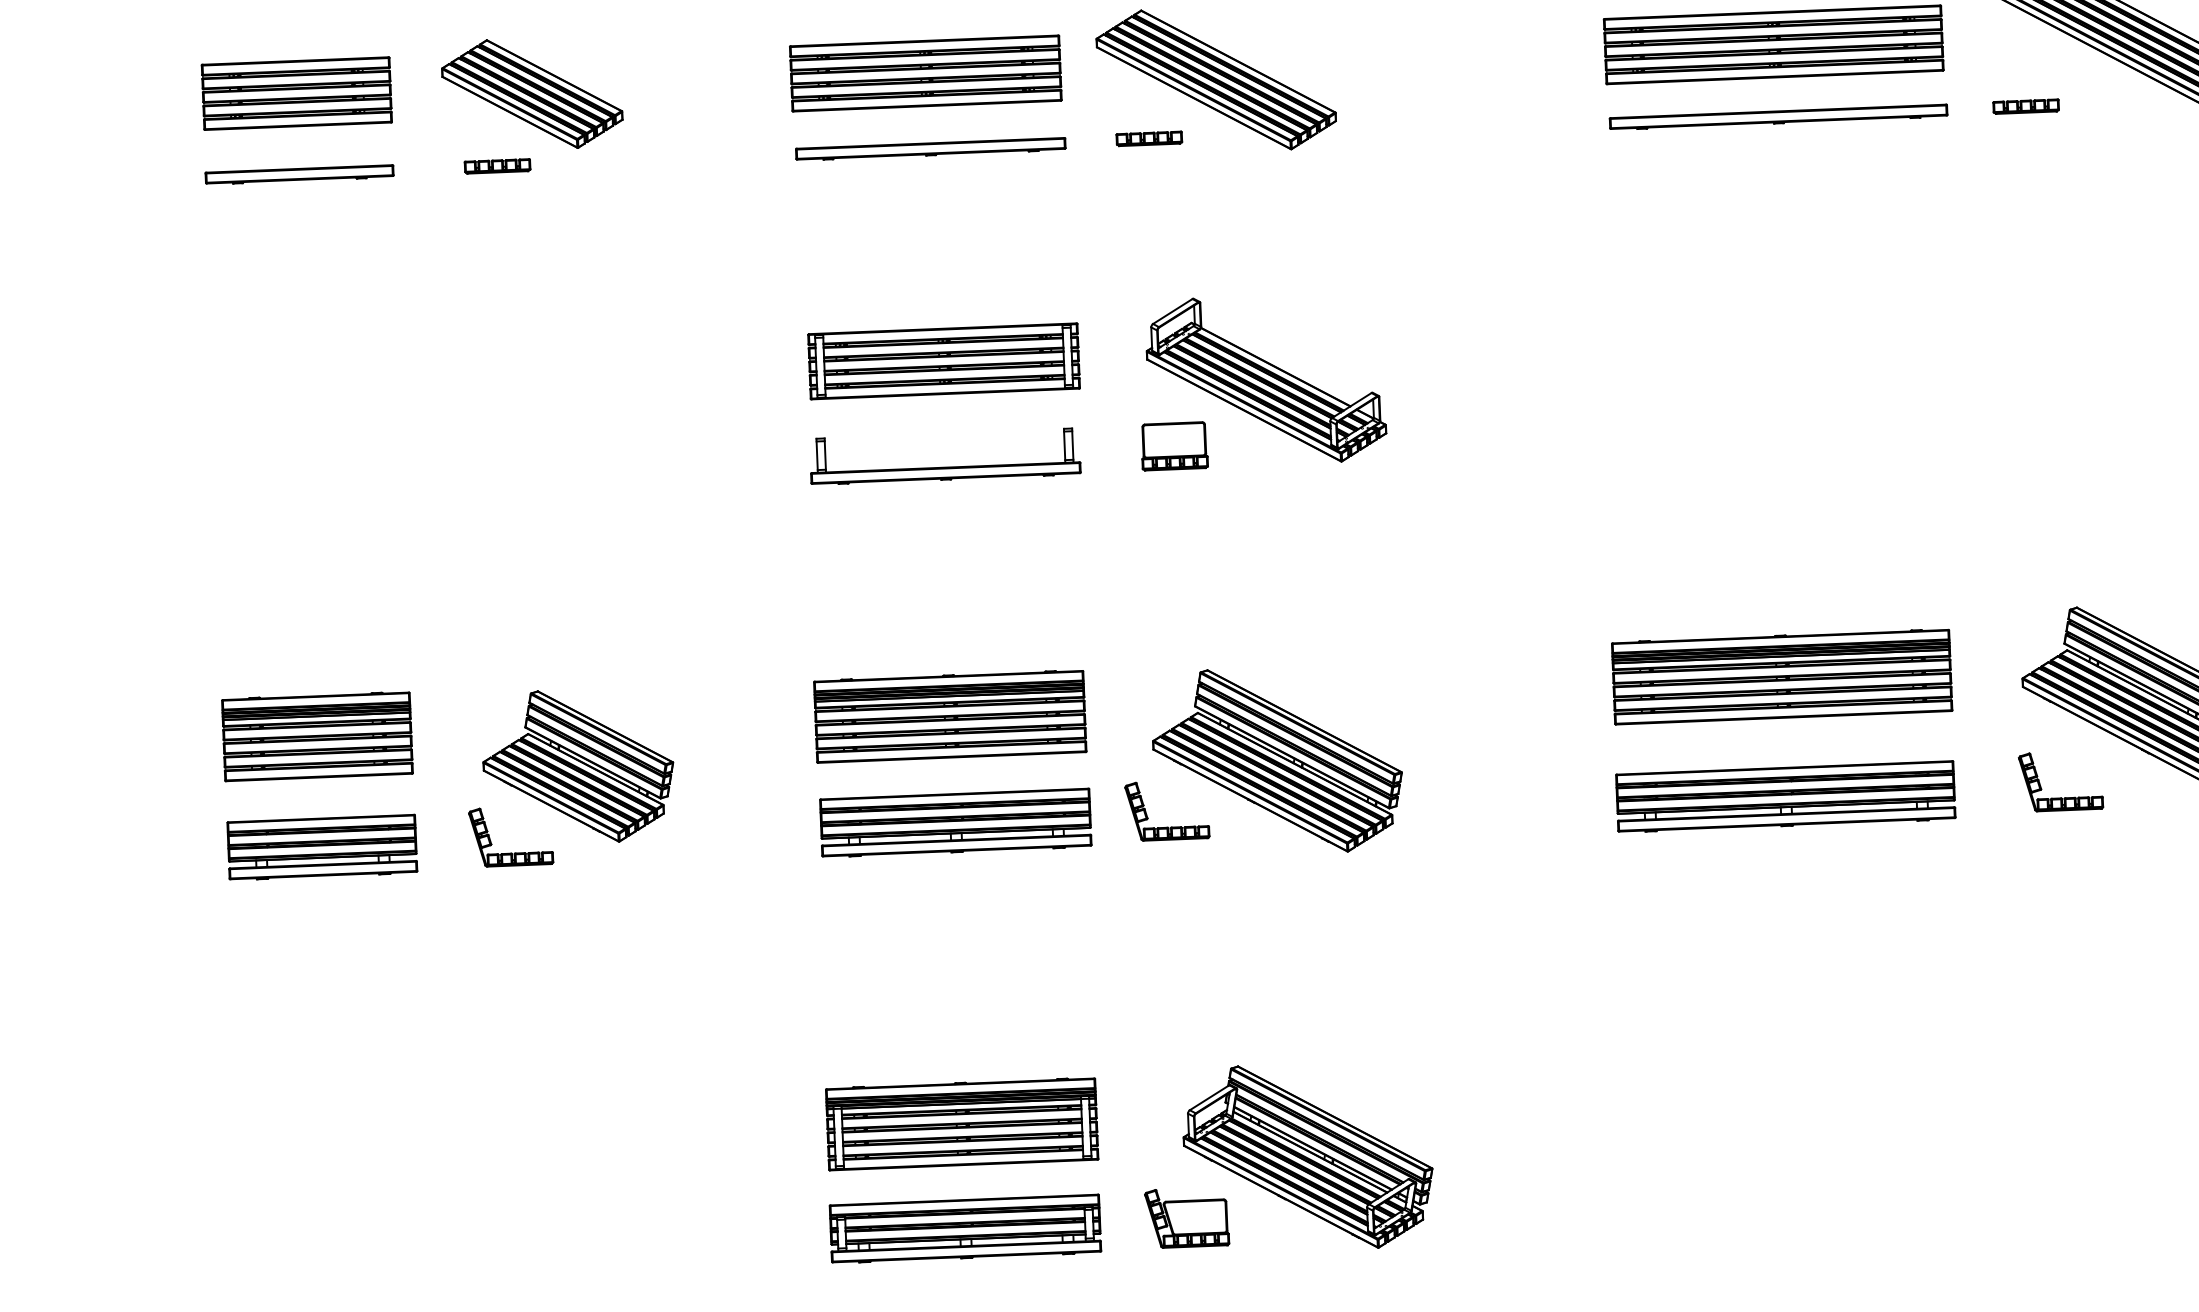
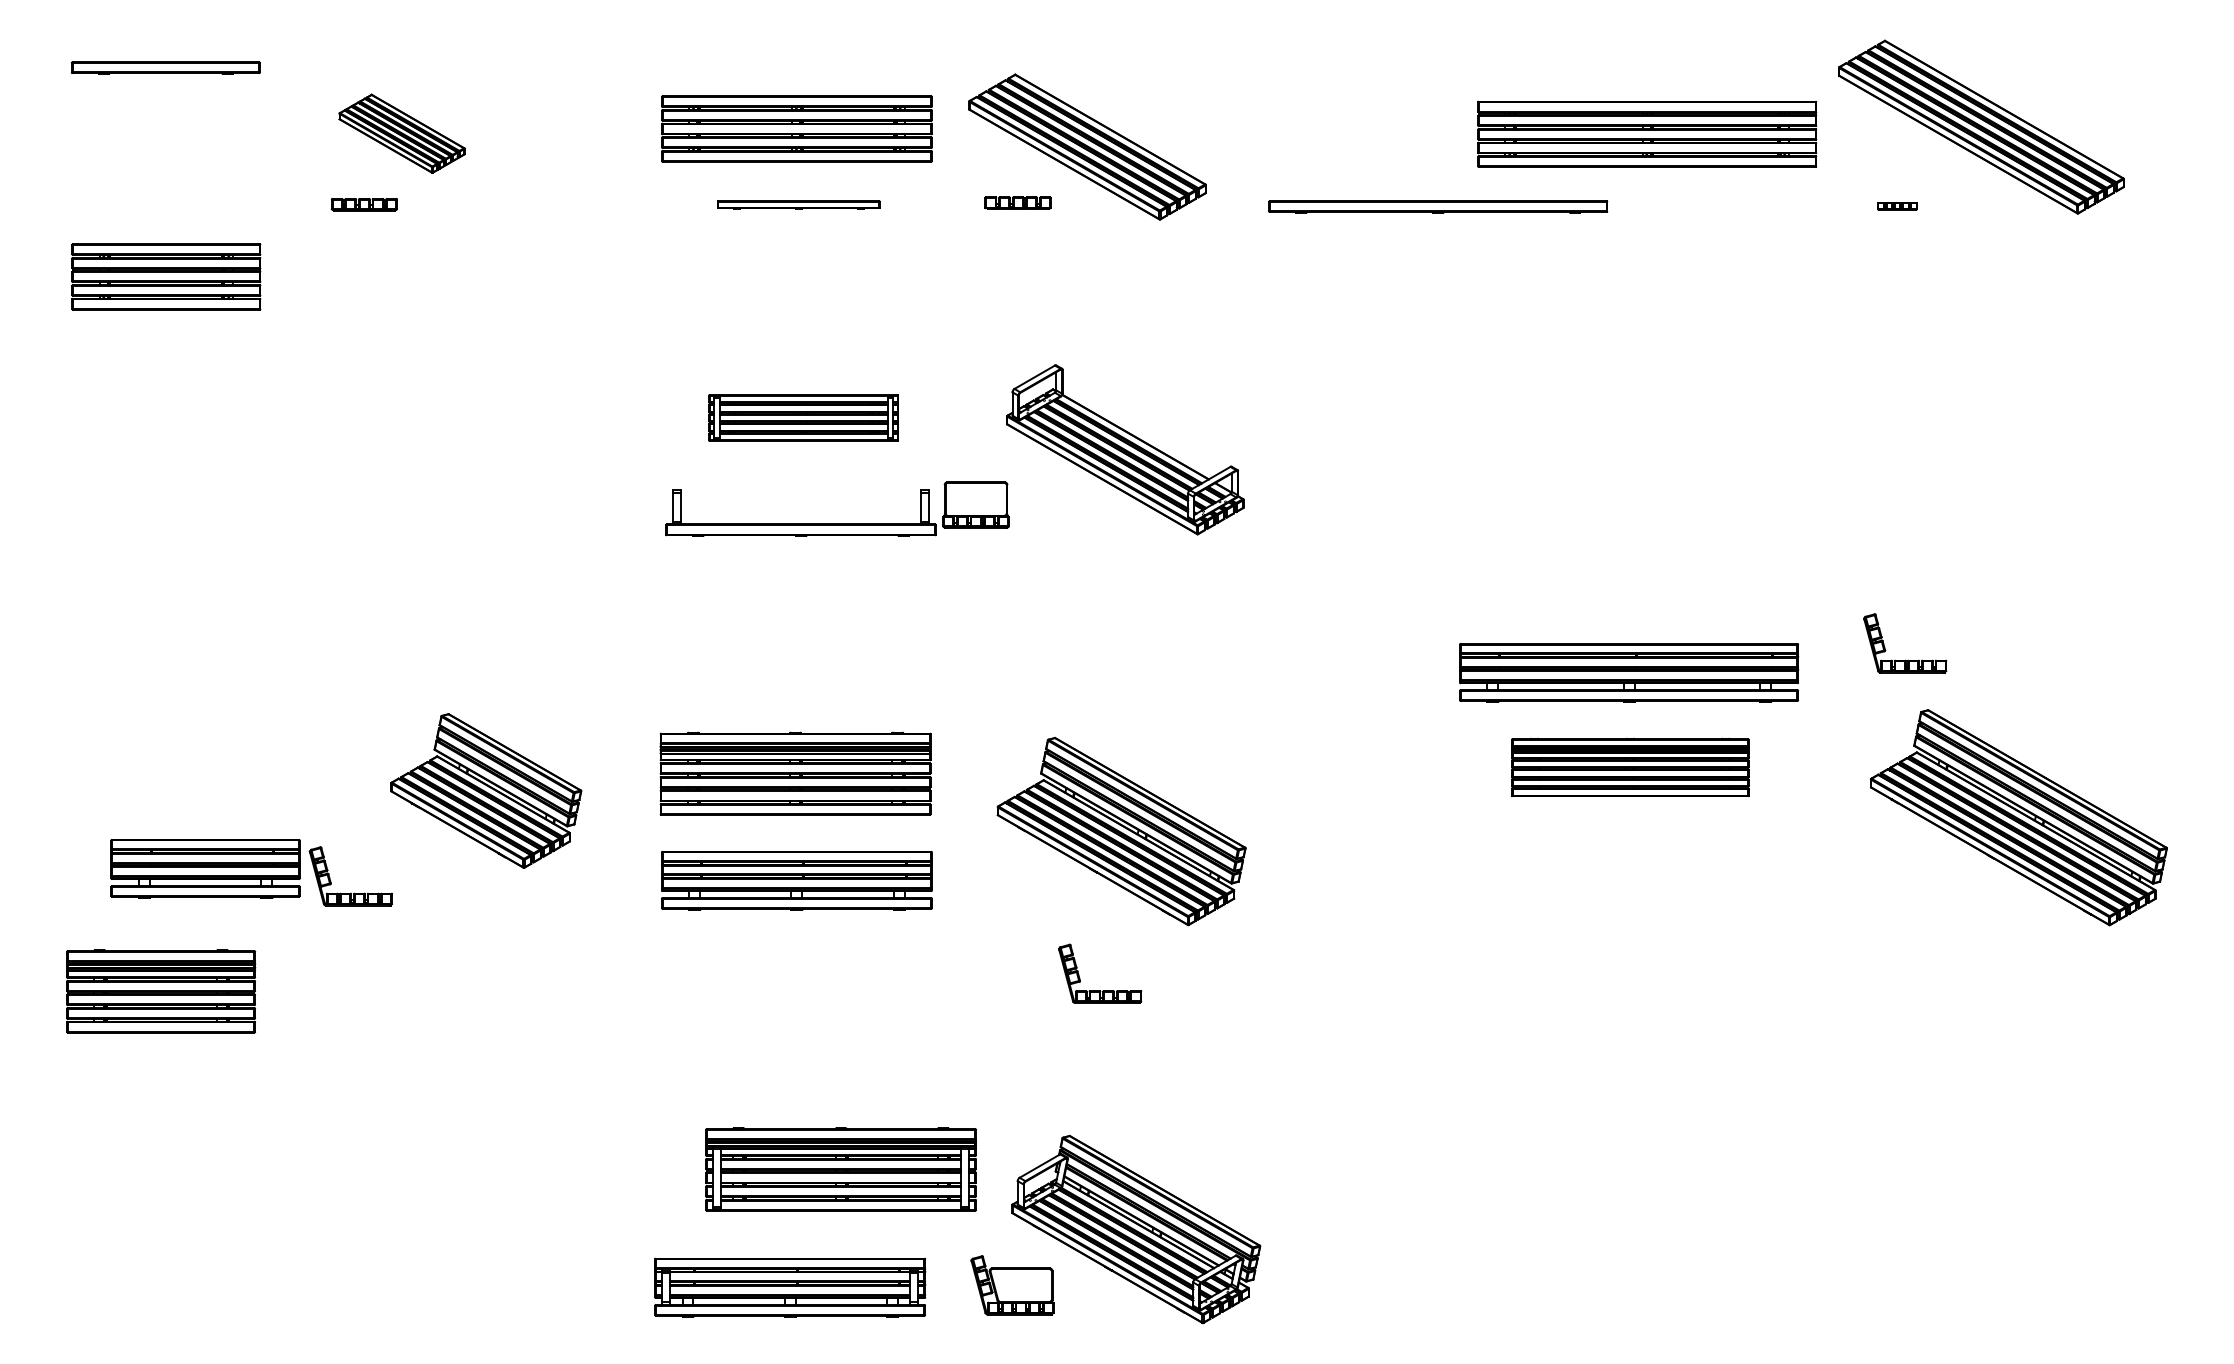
part: (297, 93) -> (166, 276), moved
part: (531, 93) -> (401, 133), size x0.7
part: (2026, 106) -> (1897, 206), size x0.6
part: (1778, 116) -> (1438, 206), moved
part: (930, 148) -> (798, 204), size x0.6
part: (299, 174) -> (165, 67), moved
part: (943, 360) -> (803, 417), size x0.7
part: (1173, 445) -> (975, 504), moved
part: (1782, 676) -> (1630, 767), size x0.7
part: (317, 736) -> (161, 991), moved
part: (578, 766) -> (486, 790), moved
part: (1786, 796) -> (1629, 672), moved
part: (2061, 797) -> (1905, 659), moved
part: (1168, 827) -> (1100, 990), moved
part: (322, 847) -> (205, 868), moved
part: (961, 1124) -> (840, 1169), moved

